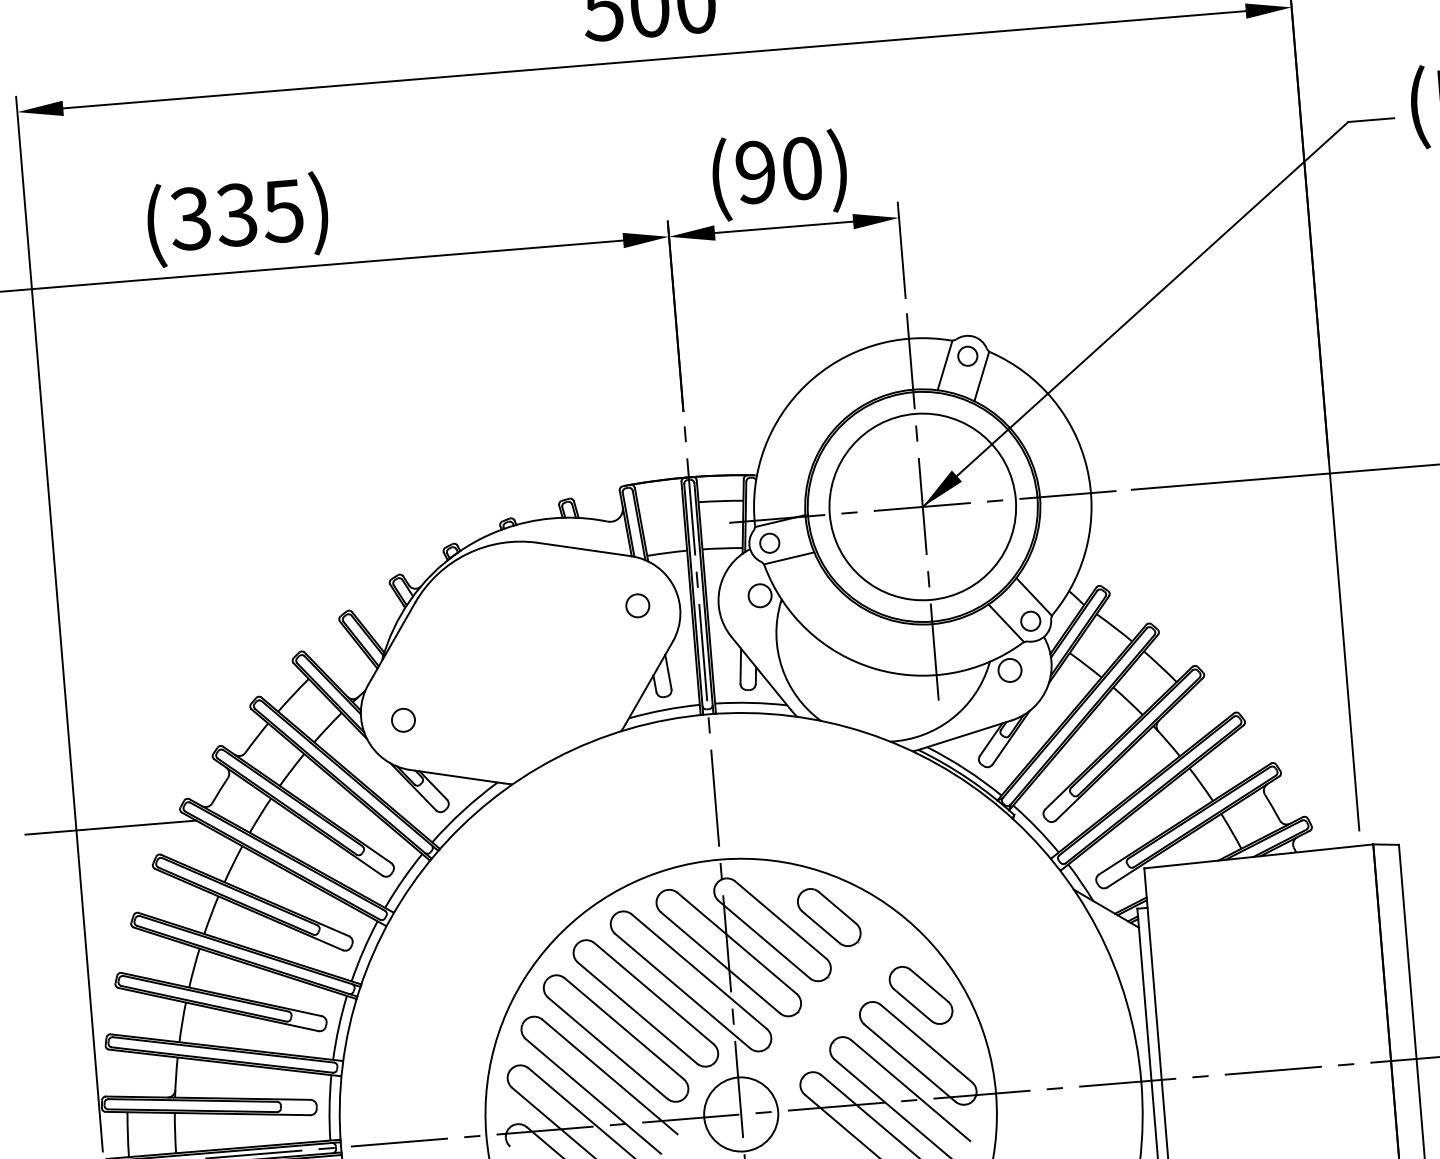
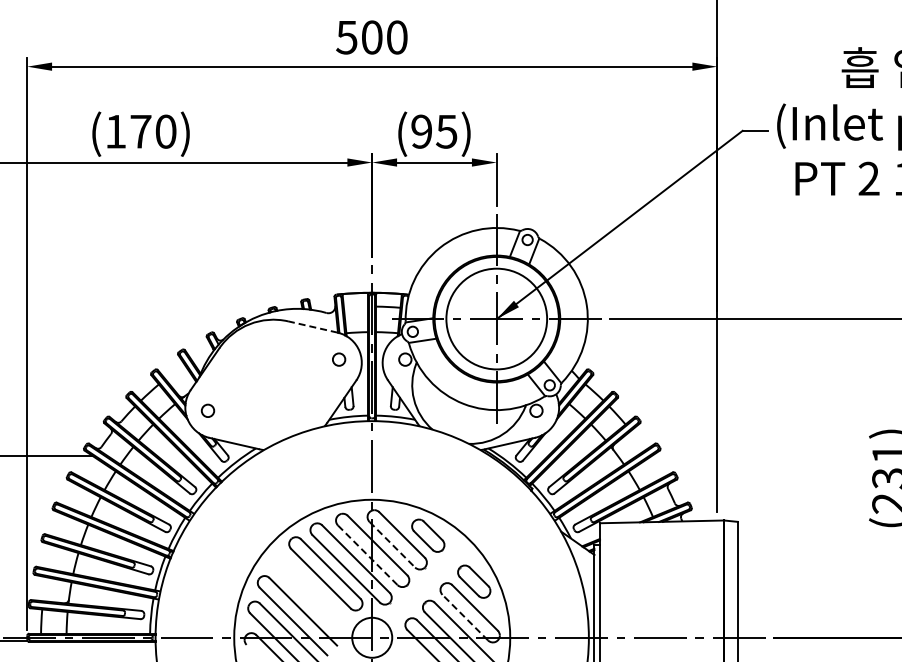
text: (801, 168) -> (446, 131), (90) -> (95)
text: (236, 214) -> (140, 131), (335) -> (170)
line: (583, 548) -> (312, 326), solid -> dashed
line: (764, 940) -> (392, 545), solid -> dashed
line: (721, 963) -> (368, 555), solid -> dashed
part: (614, 1036) -> (307, 590), removed
line: (908, 1062) -> (464, 617), solid -> dashed

